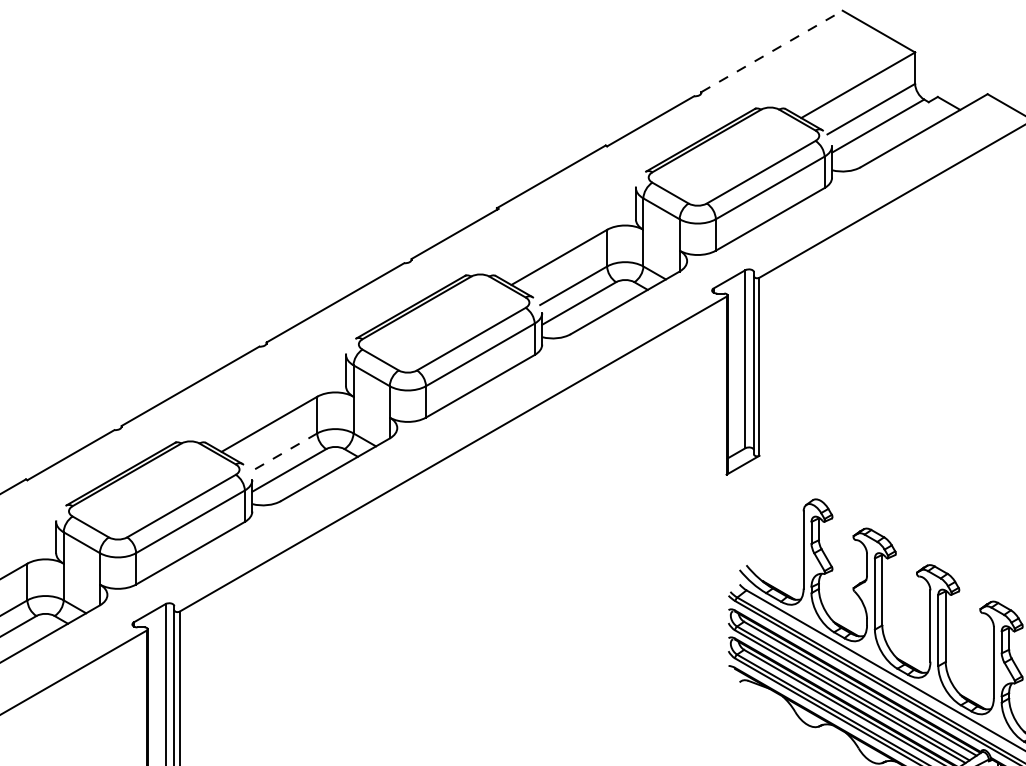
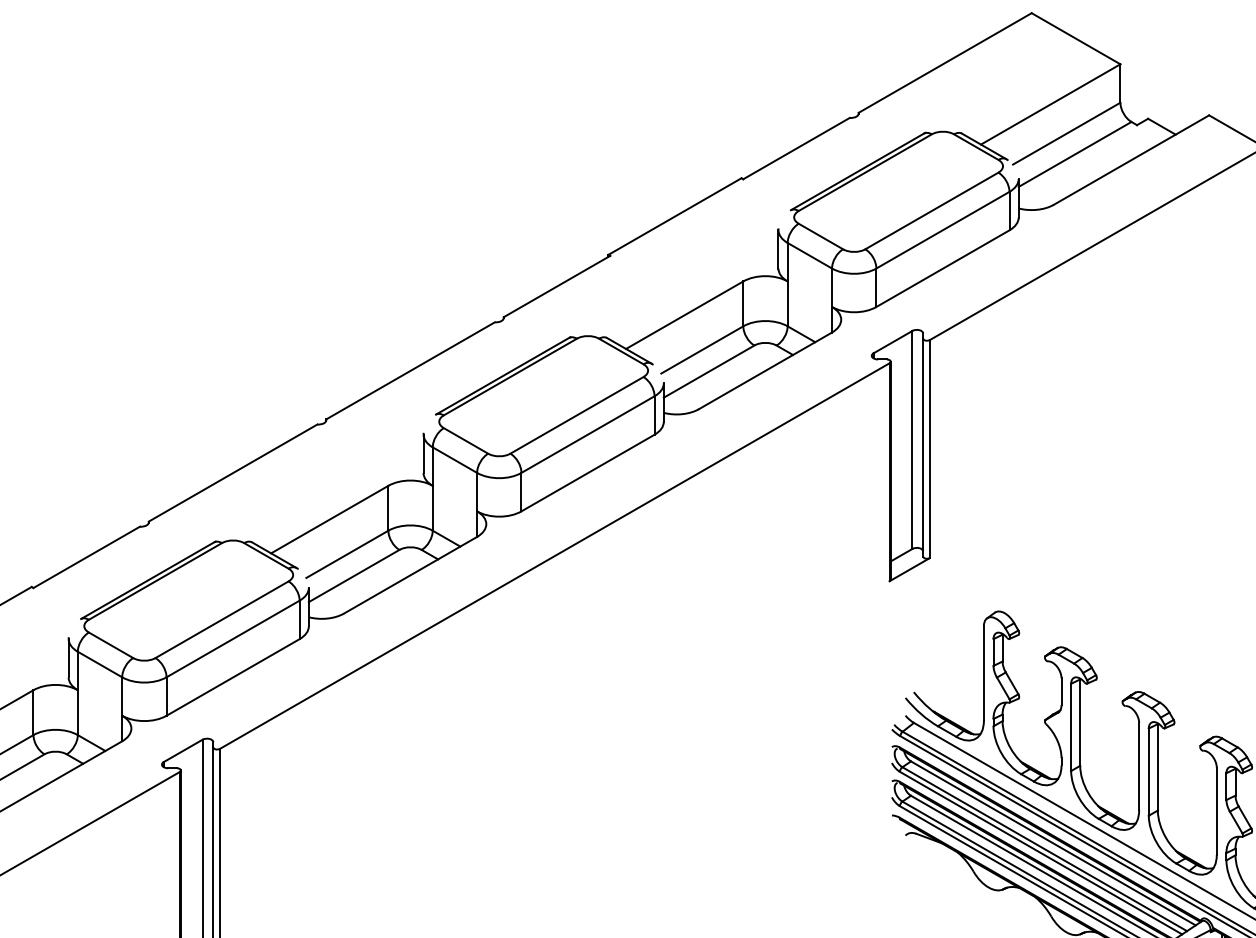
line: (772, 51) -> (945, 63), dashed -> solid
line: (283, 452) -> (346, 554), dashed -> solid

